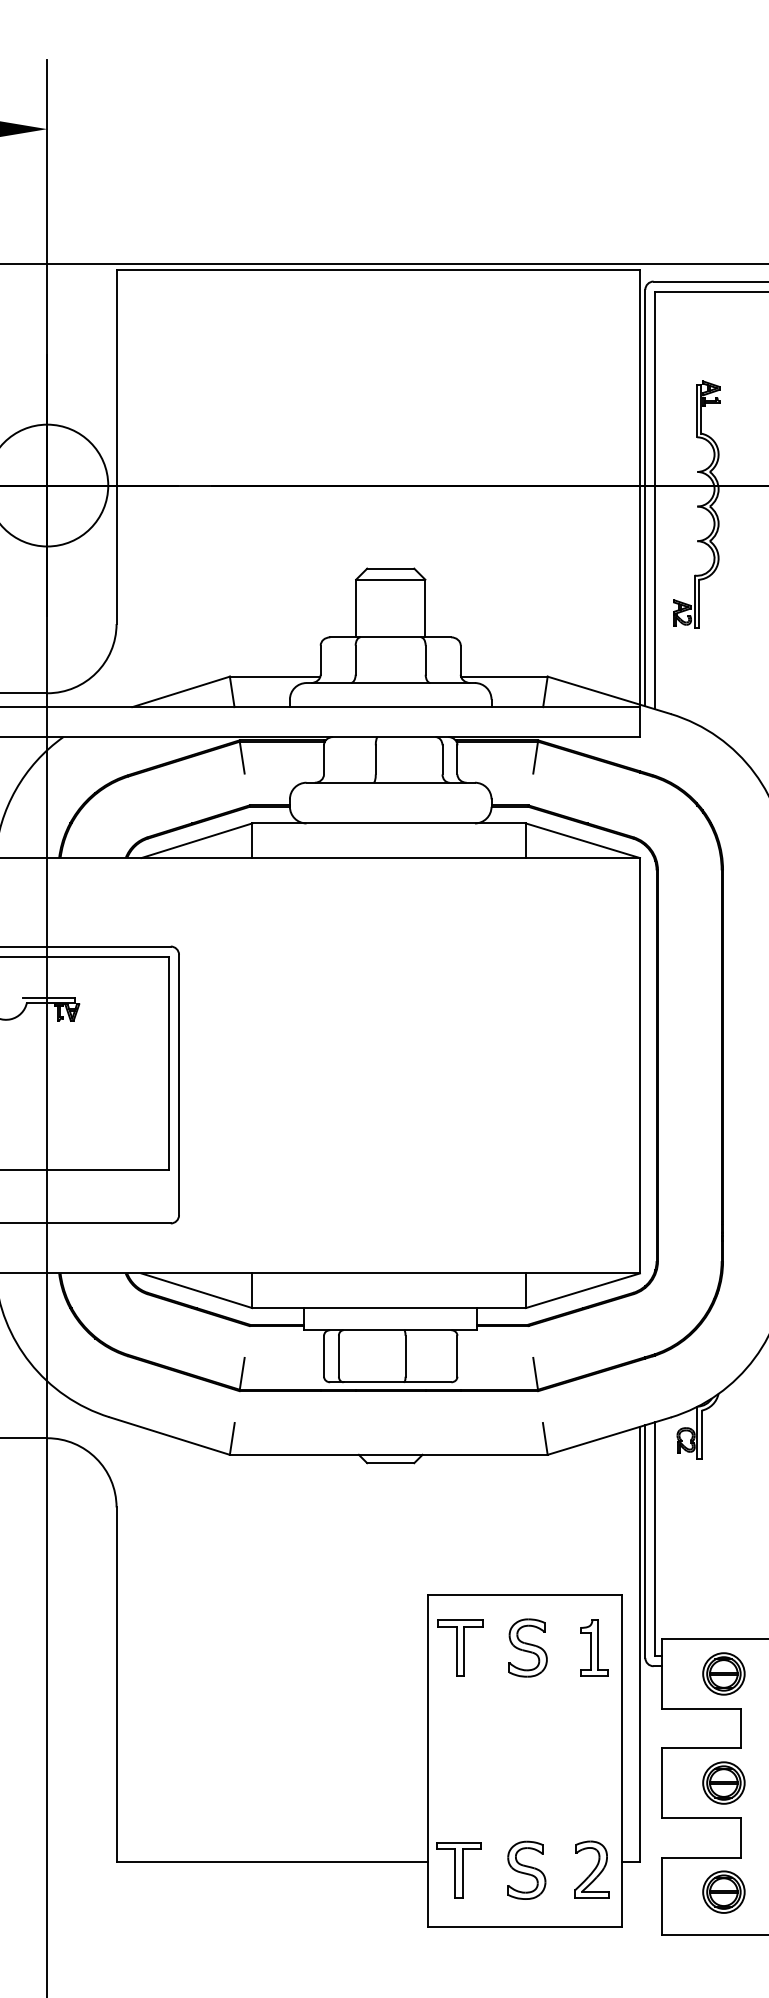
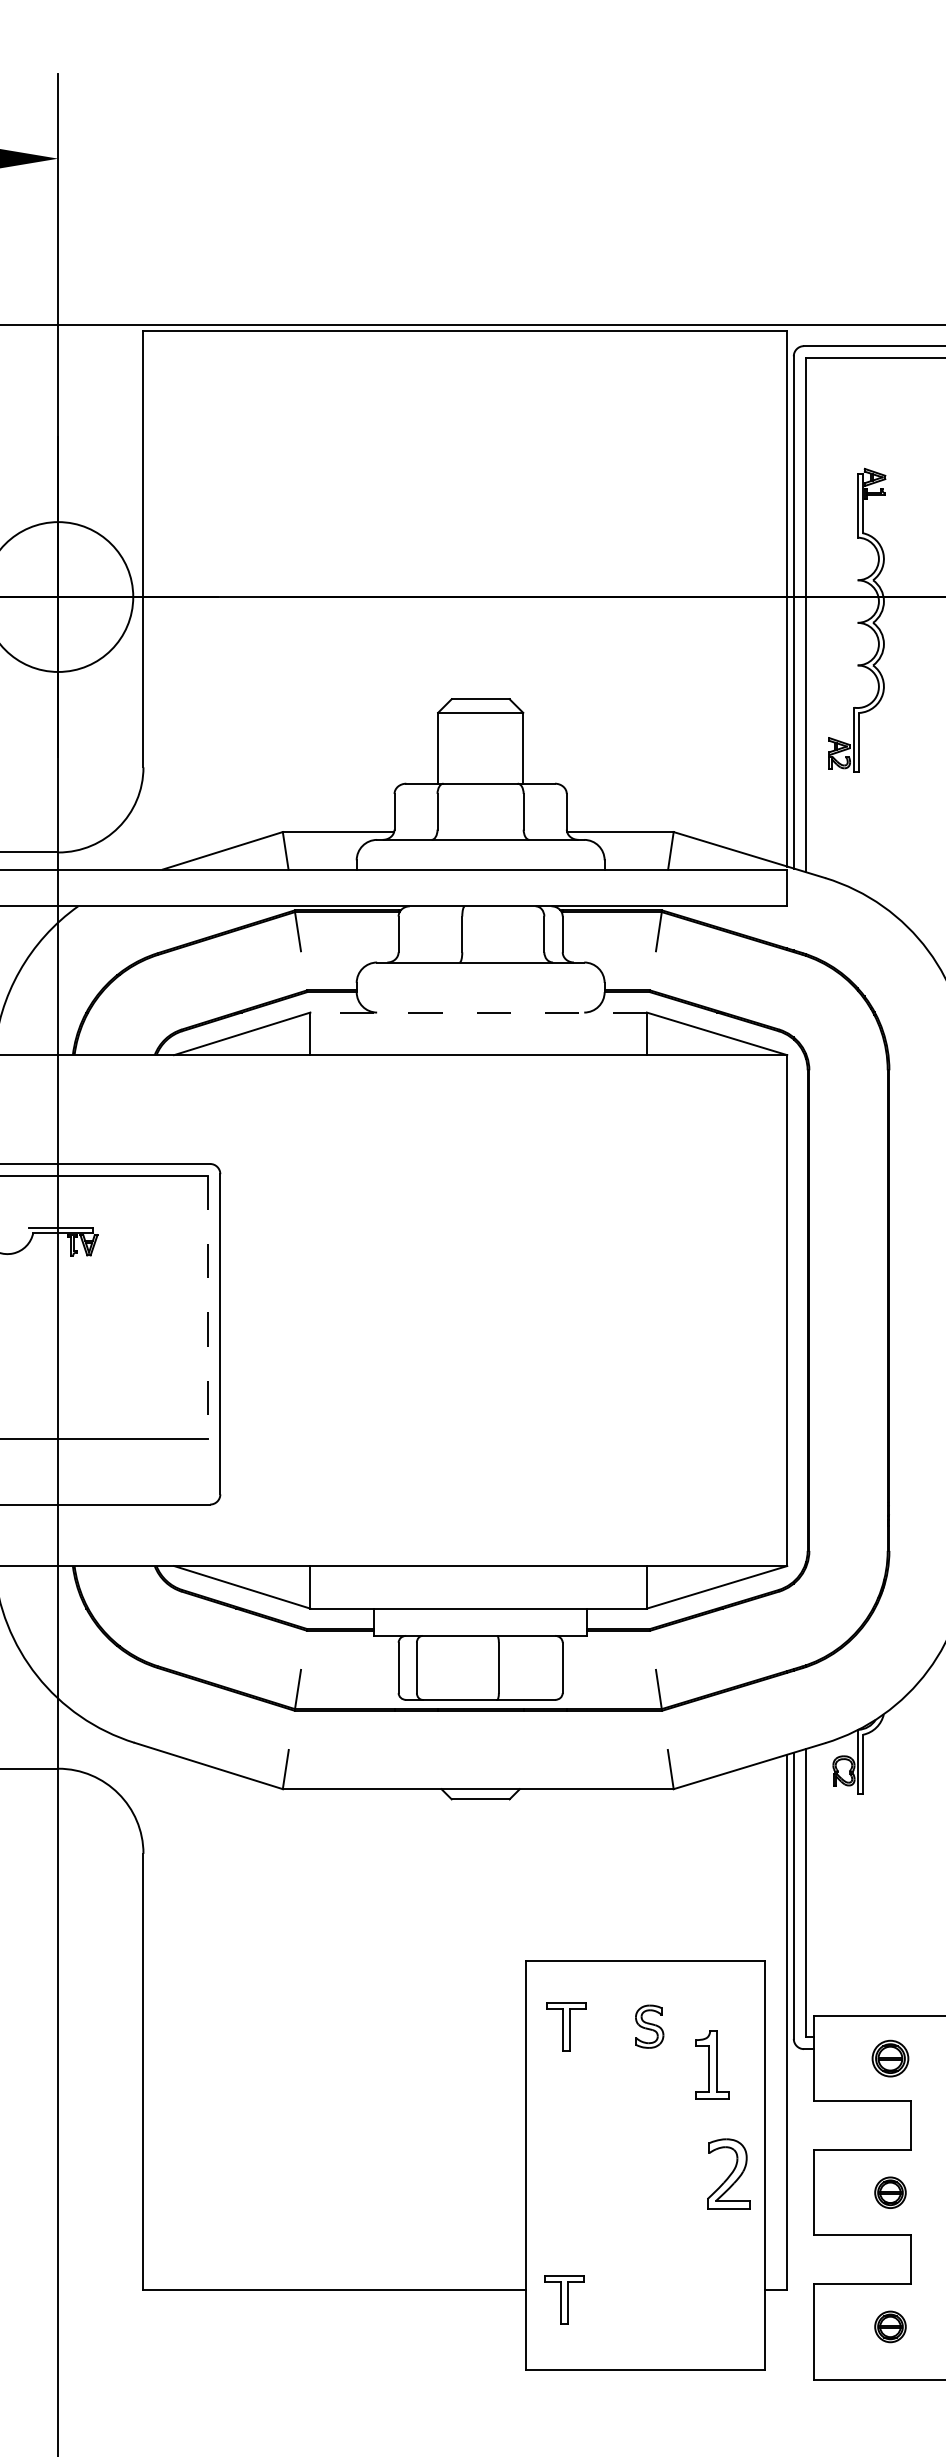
line: (389, 823) -> (479, 1012), solid -> dashed
line: (169, 1063) -> (208, 1307), solid -> dashed
part: (460, 1647) -> (566, 2026), size x0.7
part: (527, 1647) -> (648, 2026), size x0.6
part: (594, 1647) -> (712, 2064), moved
part: (723, 1673) -> (889, 2058), size x0.7
part: (723, 1782) -> (889, 2192), size x0.6
part: (526, 1869) -> (647, 2299), removed
part: (591, 1869) -> (727, 2173), moved
part: (458, 1870) -> (564, 2300), size x0.7
part: (723, 1891) -> (889, 2326), size x0.6

